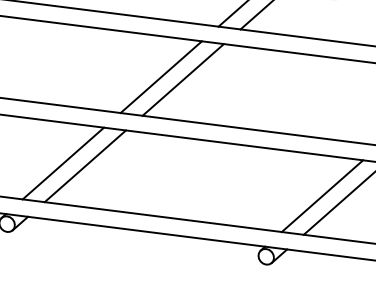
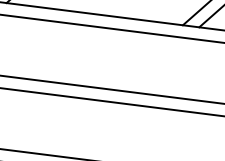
line: (160, 77) -> (139, 63), removed
line: (182, 79) -> (156, 64), removed
line: (63, 163) -> (67, 127), removed
line: (85, 166) -> (83, 129), removed

